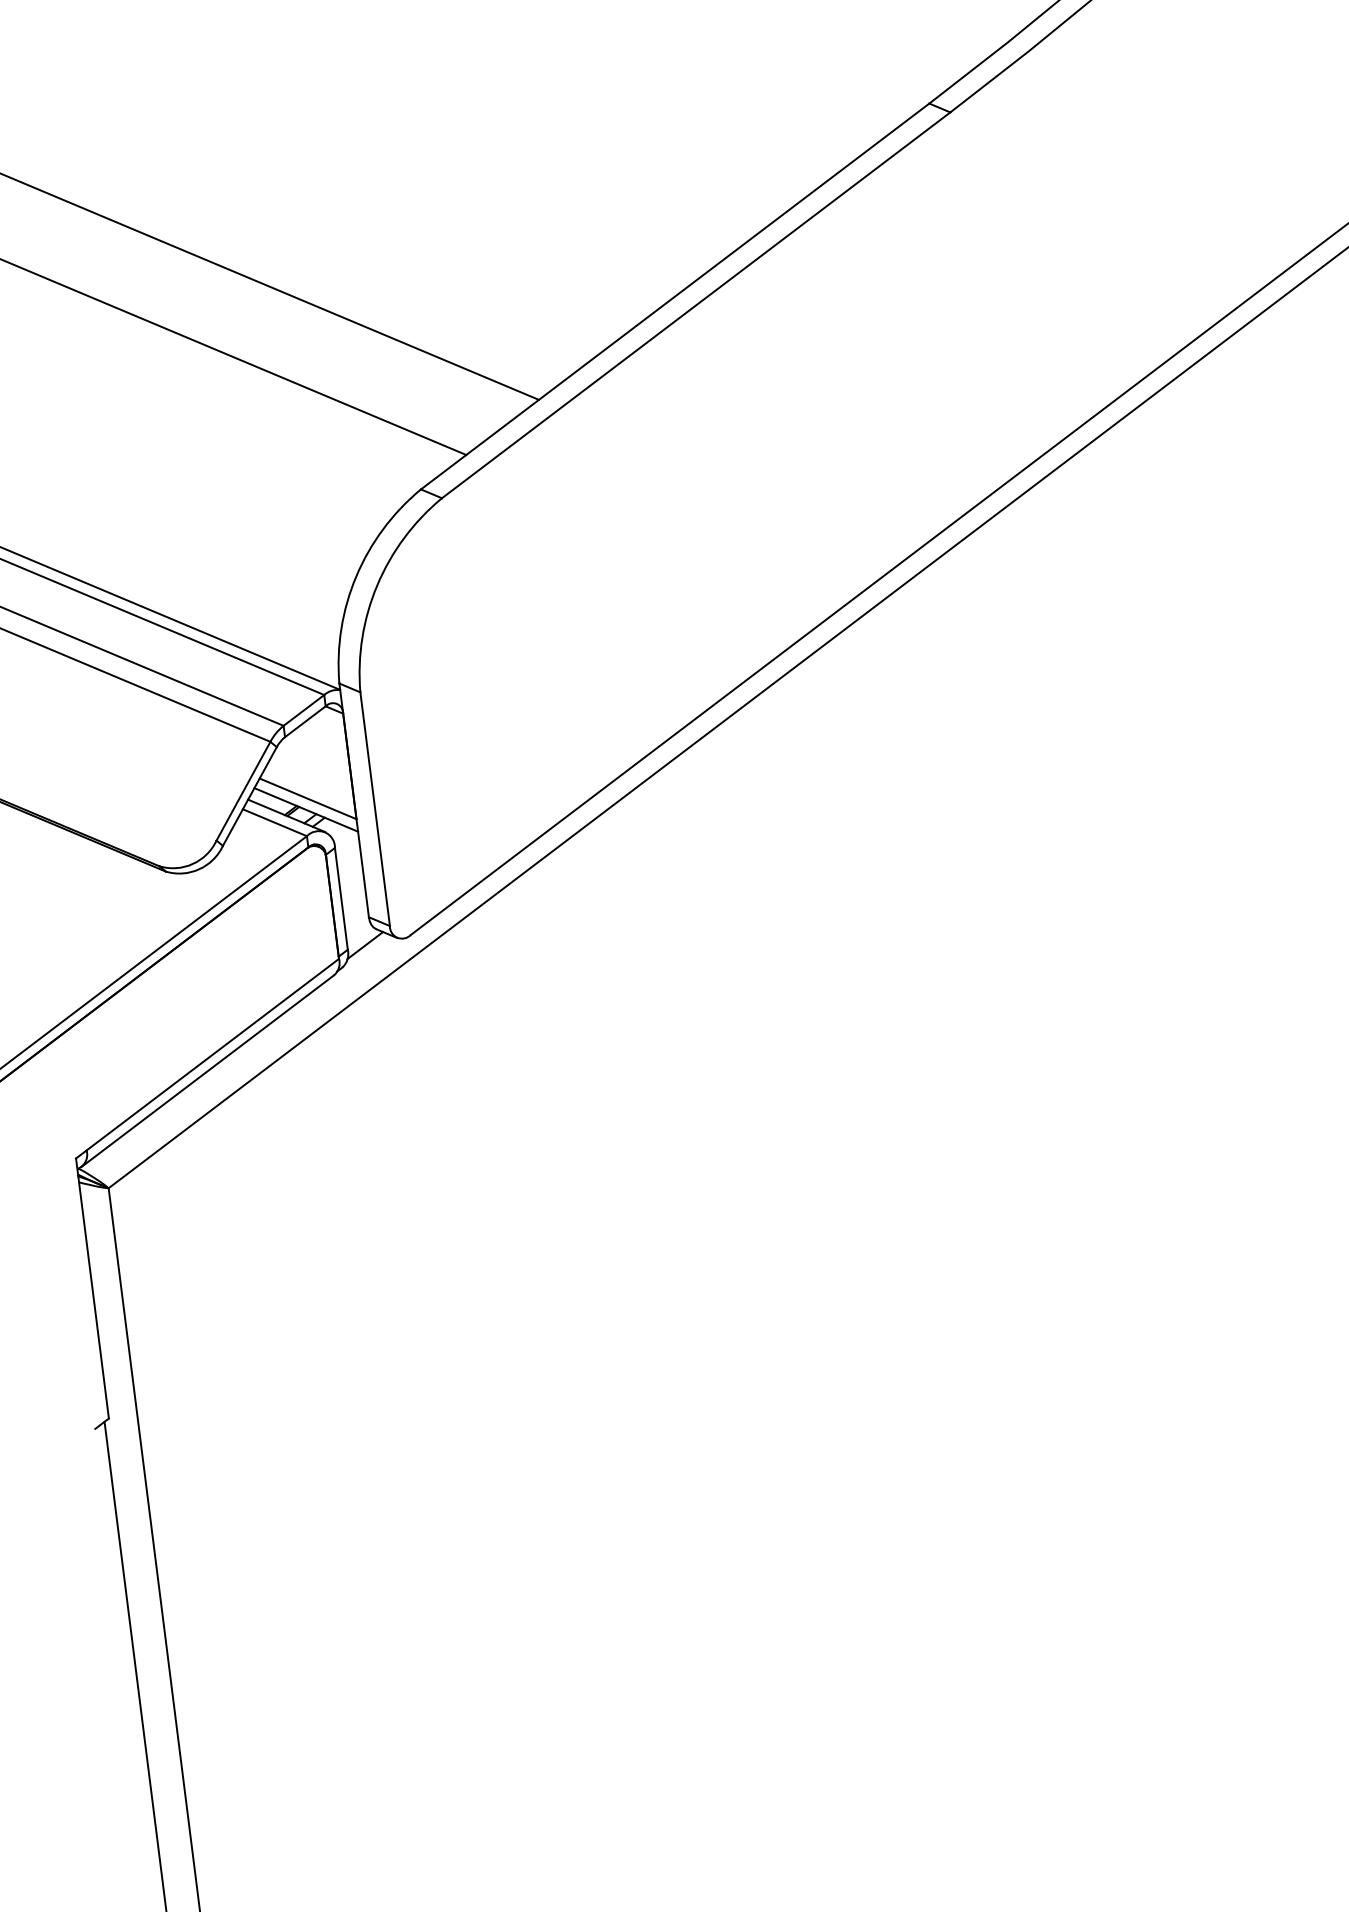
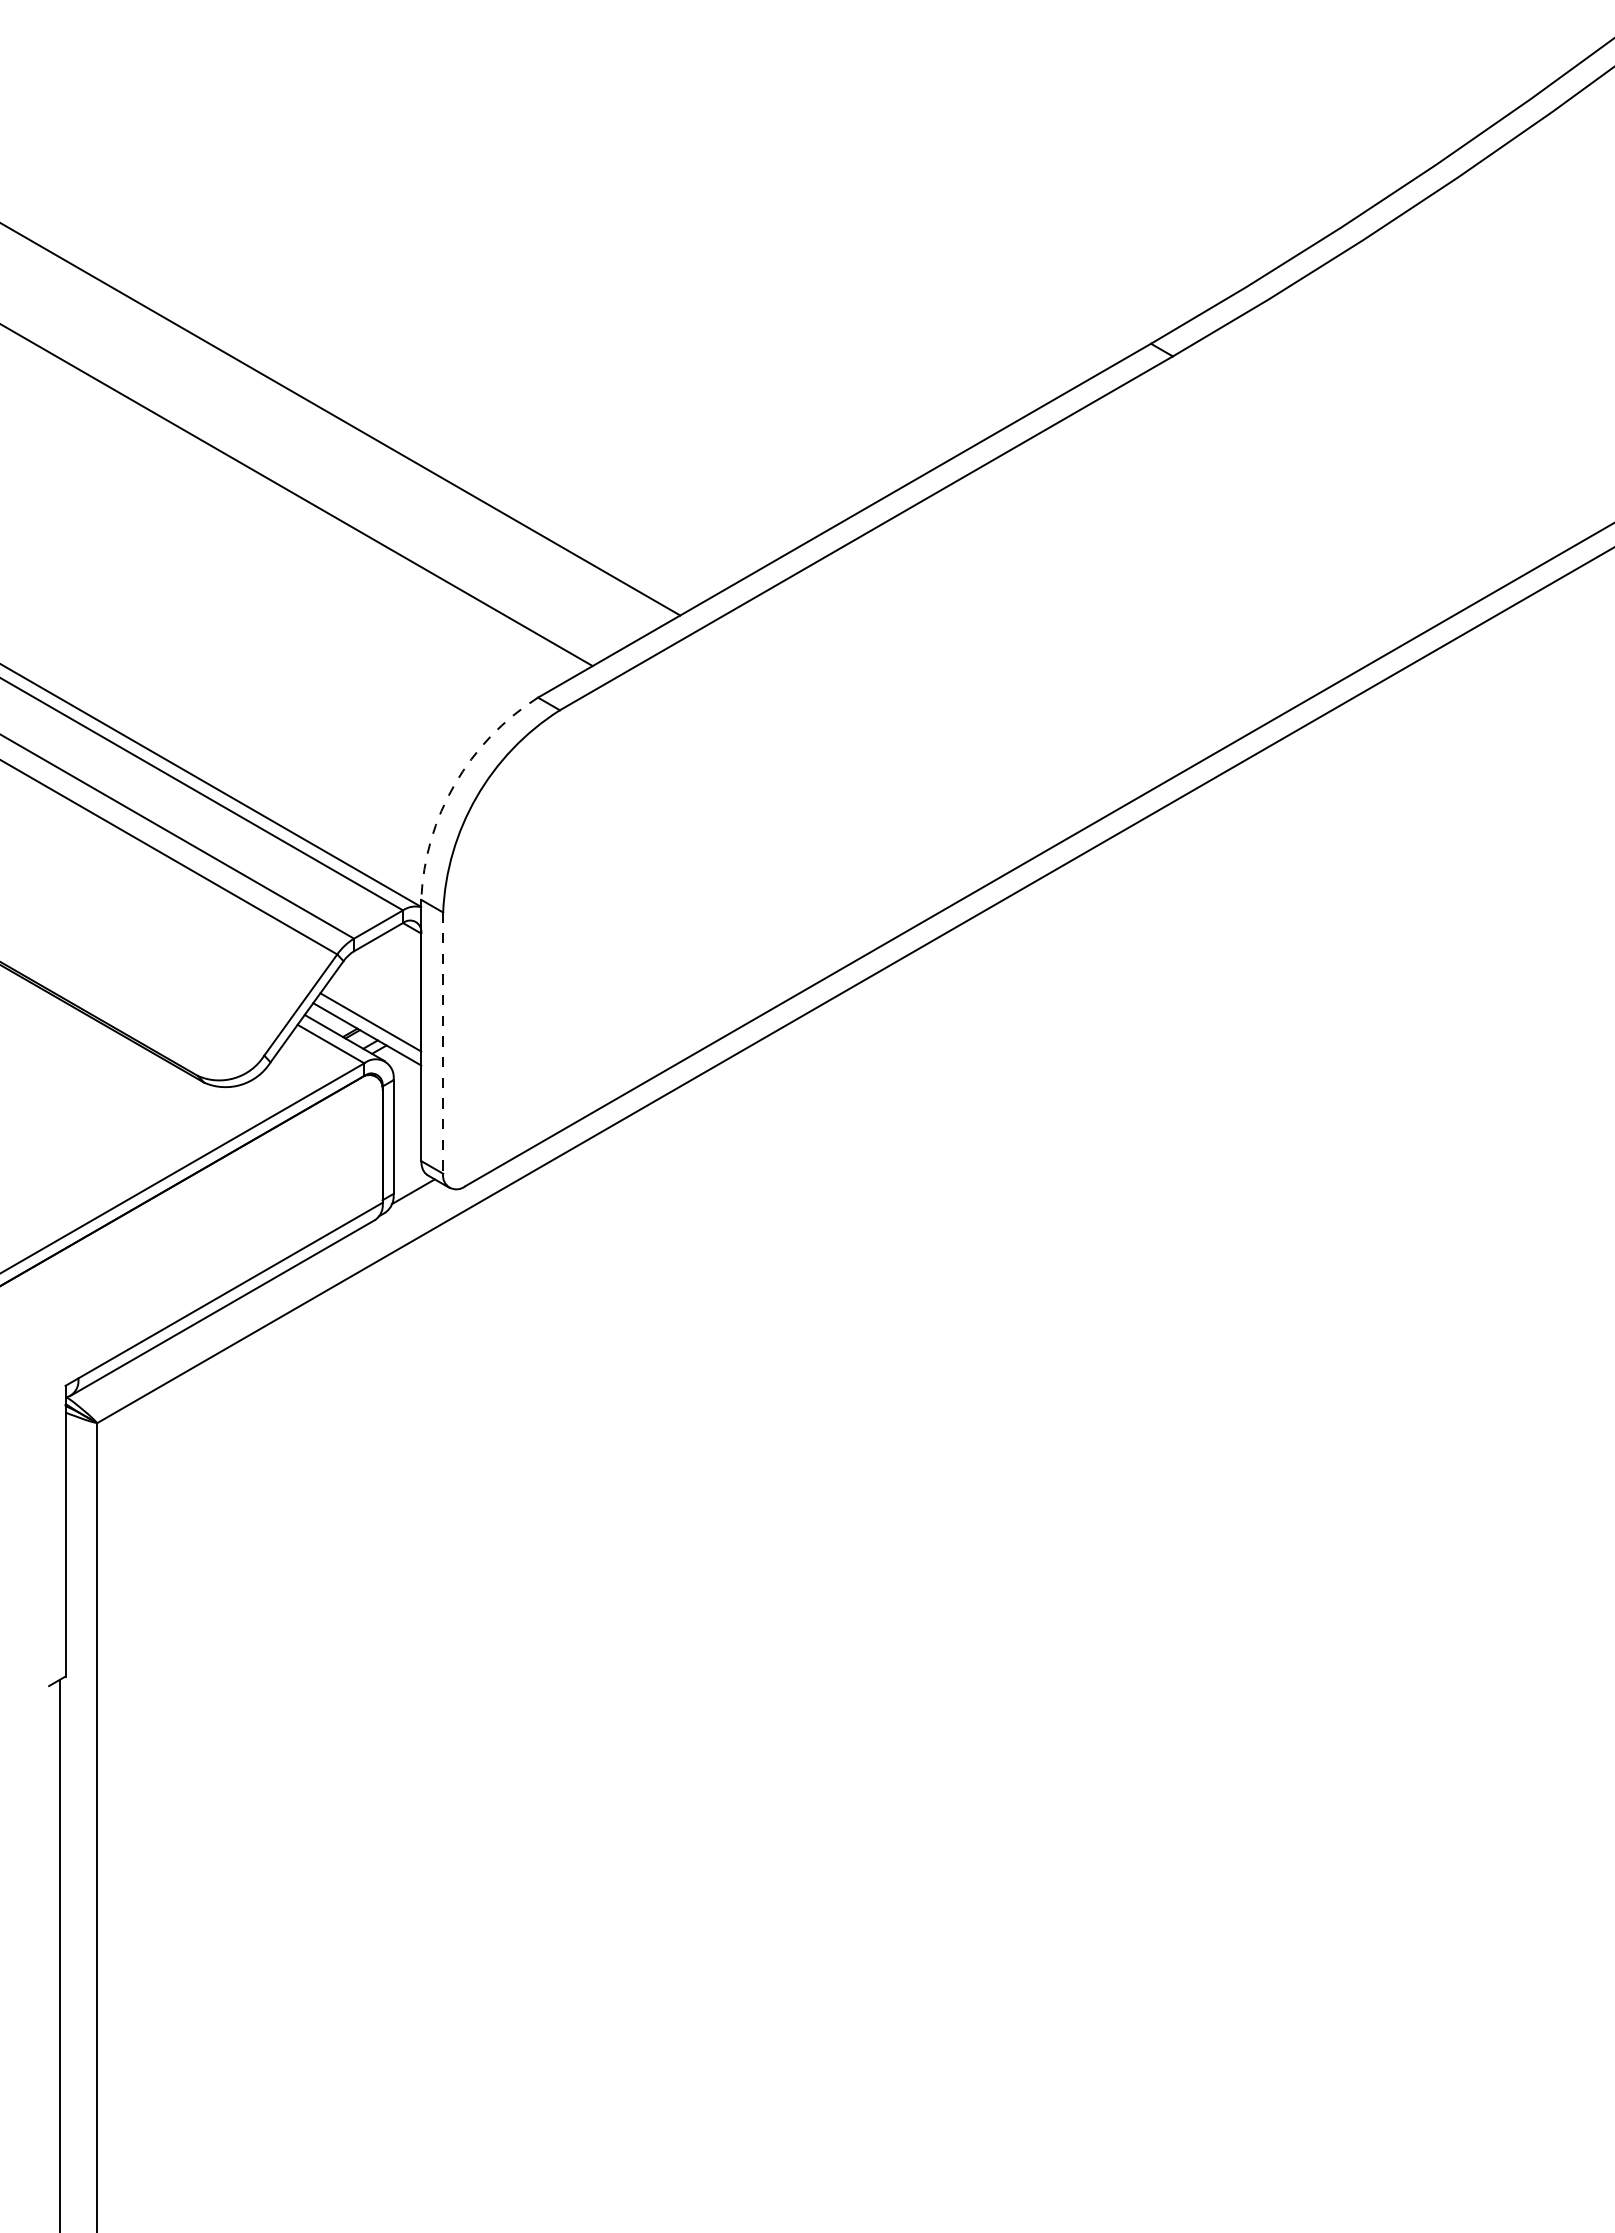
arc: (356, 576) -> (454, 784), solid -> dashed
line: (375, 809) -> (443, 1043), solid -> dashed

